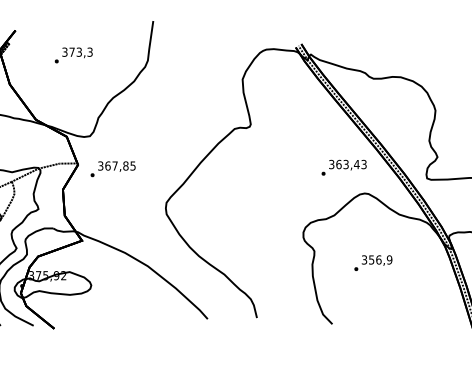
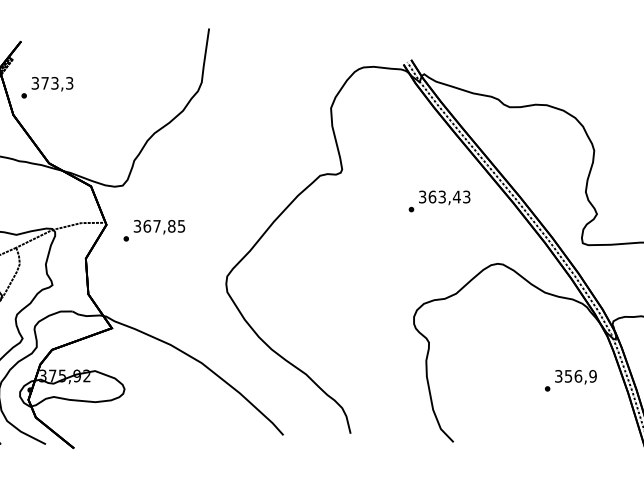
text: (73, 55) -> (47, 87), moved
text: (343, 167) -> (438, 201), moved
text: (373, 262) -> (571, 379), moved

